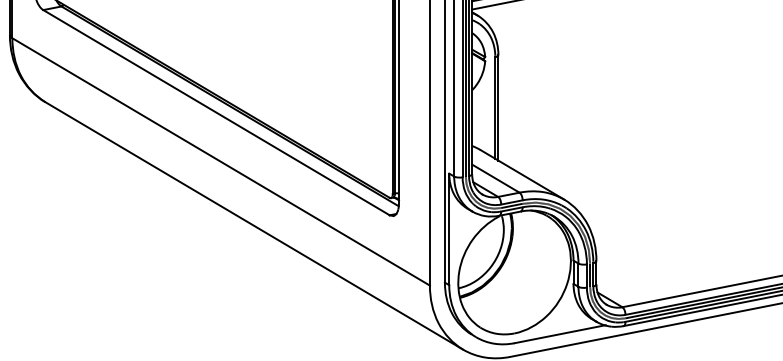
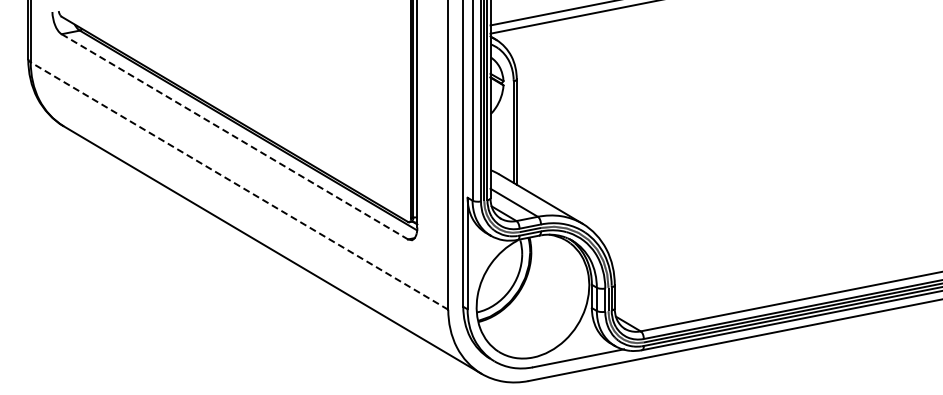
line: (217, 113) -> (235, 137), solid -> dashed
line: (221, 162) -> (239, 186), solid -> dashed

